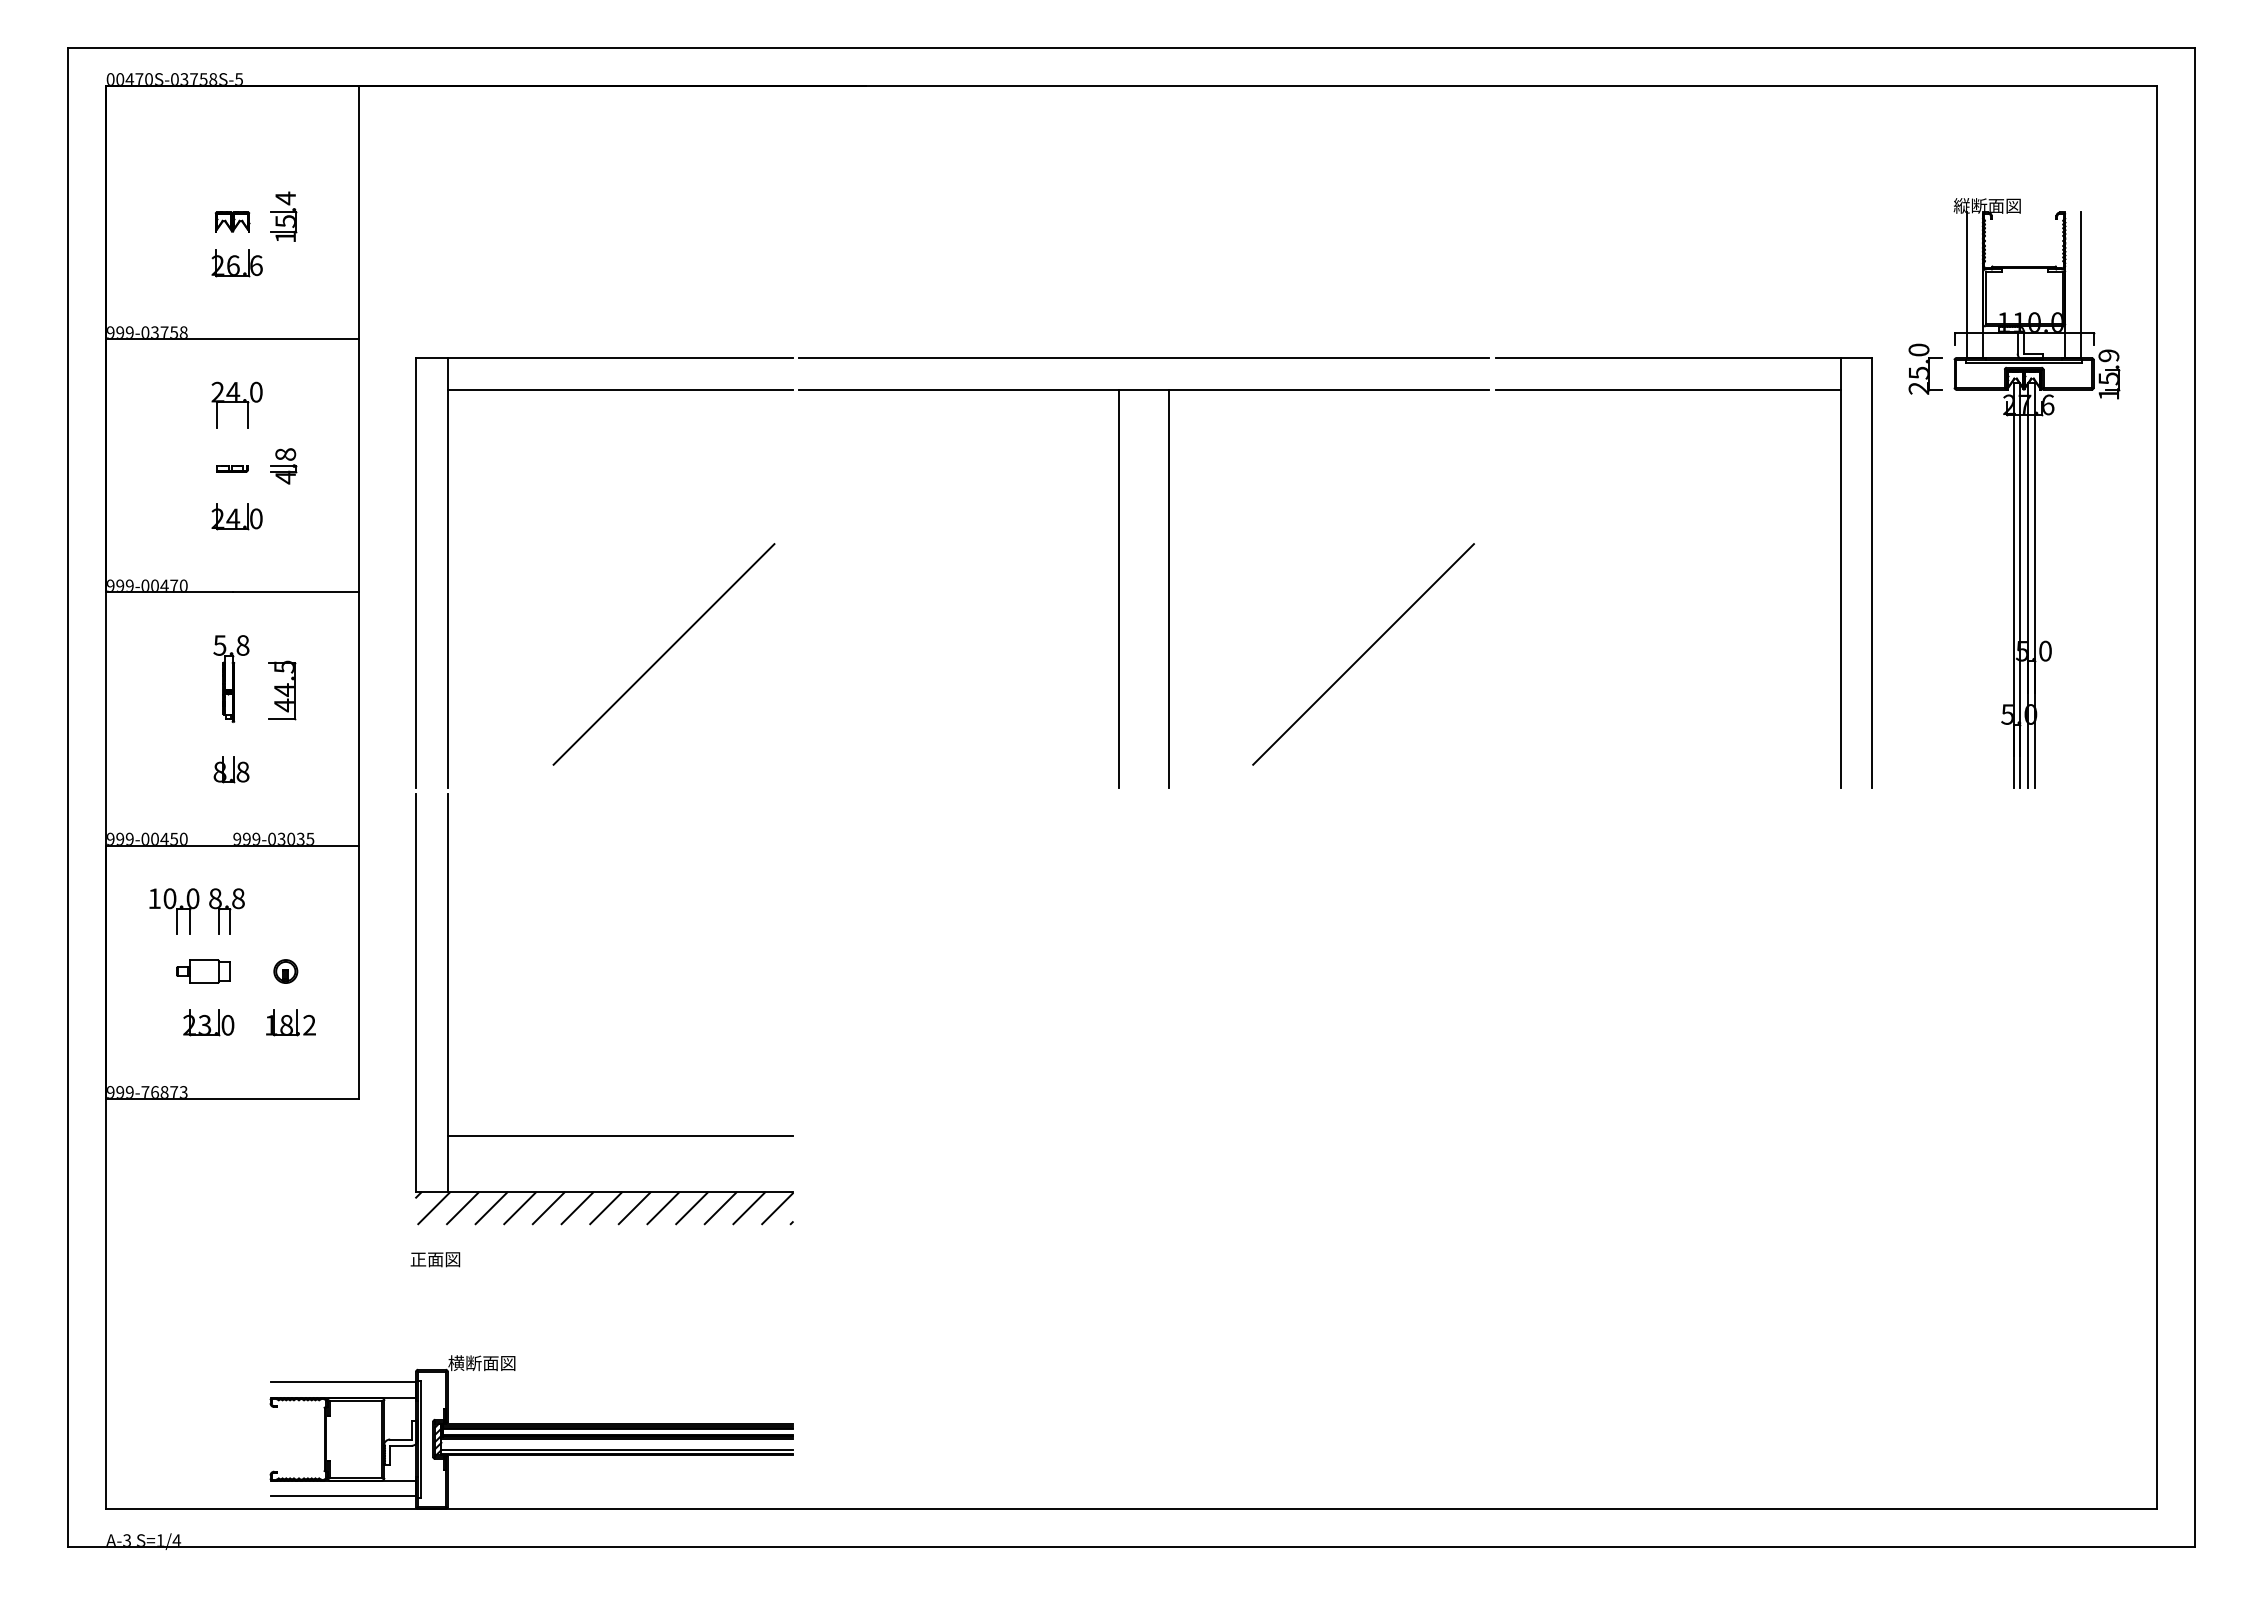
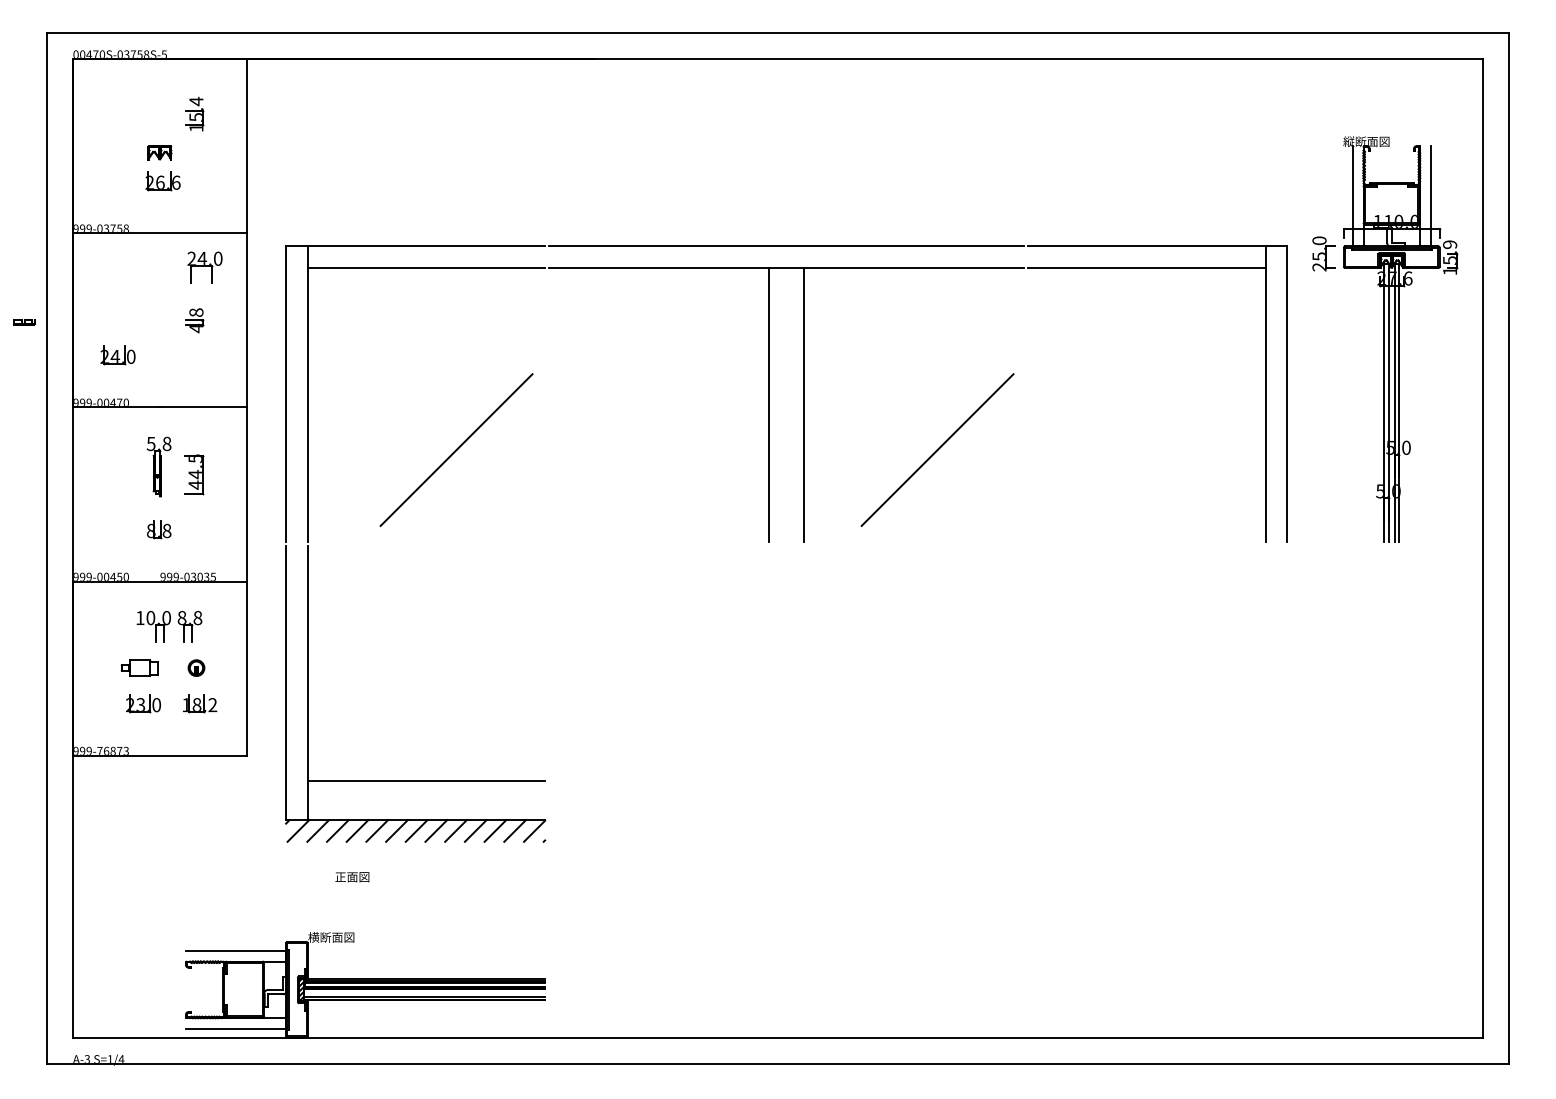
part: (282, 215) -> (194, 113), moved
part: (236, 404) -> (204, 267), moved
part: (232, 468) -> (24, 322), moved
part: (236, 516) -> (117, 355), moved
part: (197, 910) -> (169, 626), moved
text: (435, 1260) -> (352, 877), moved

